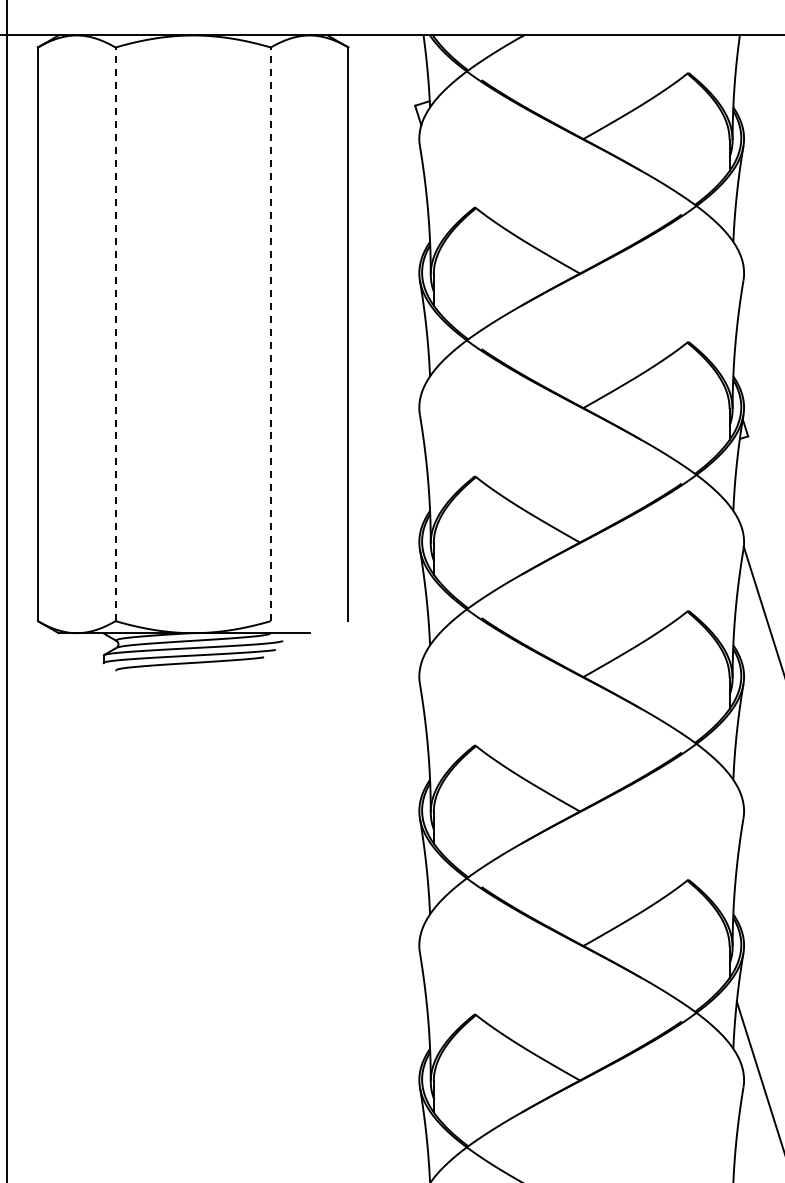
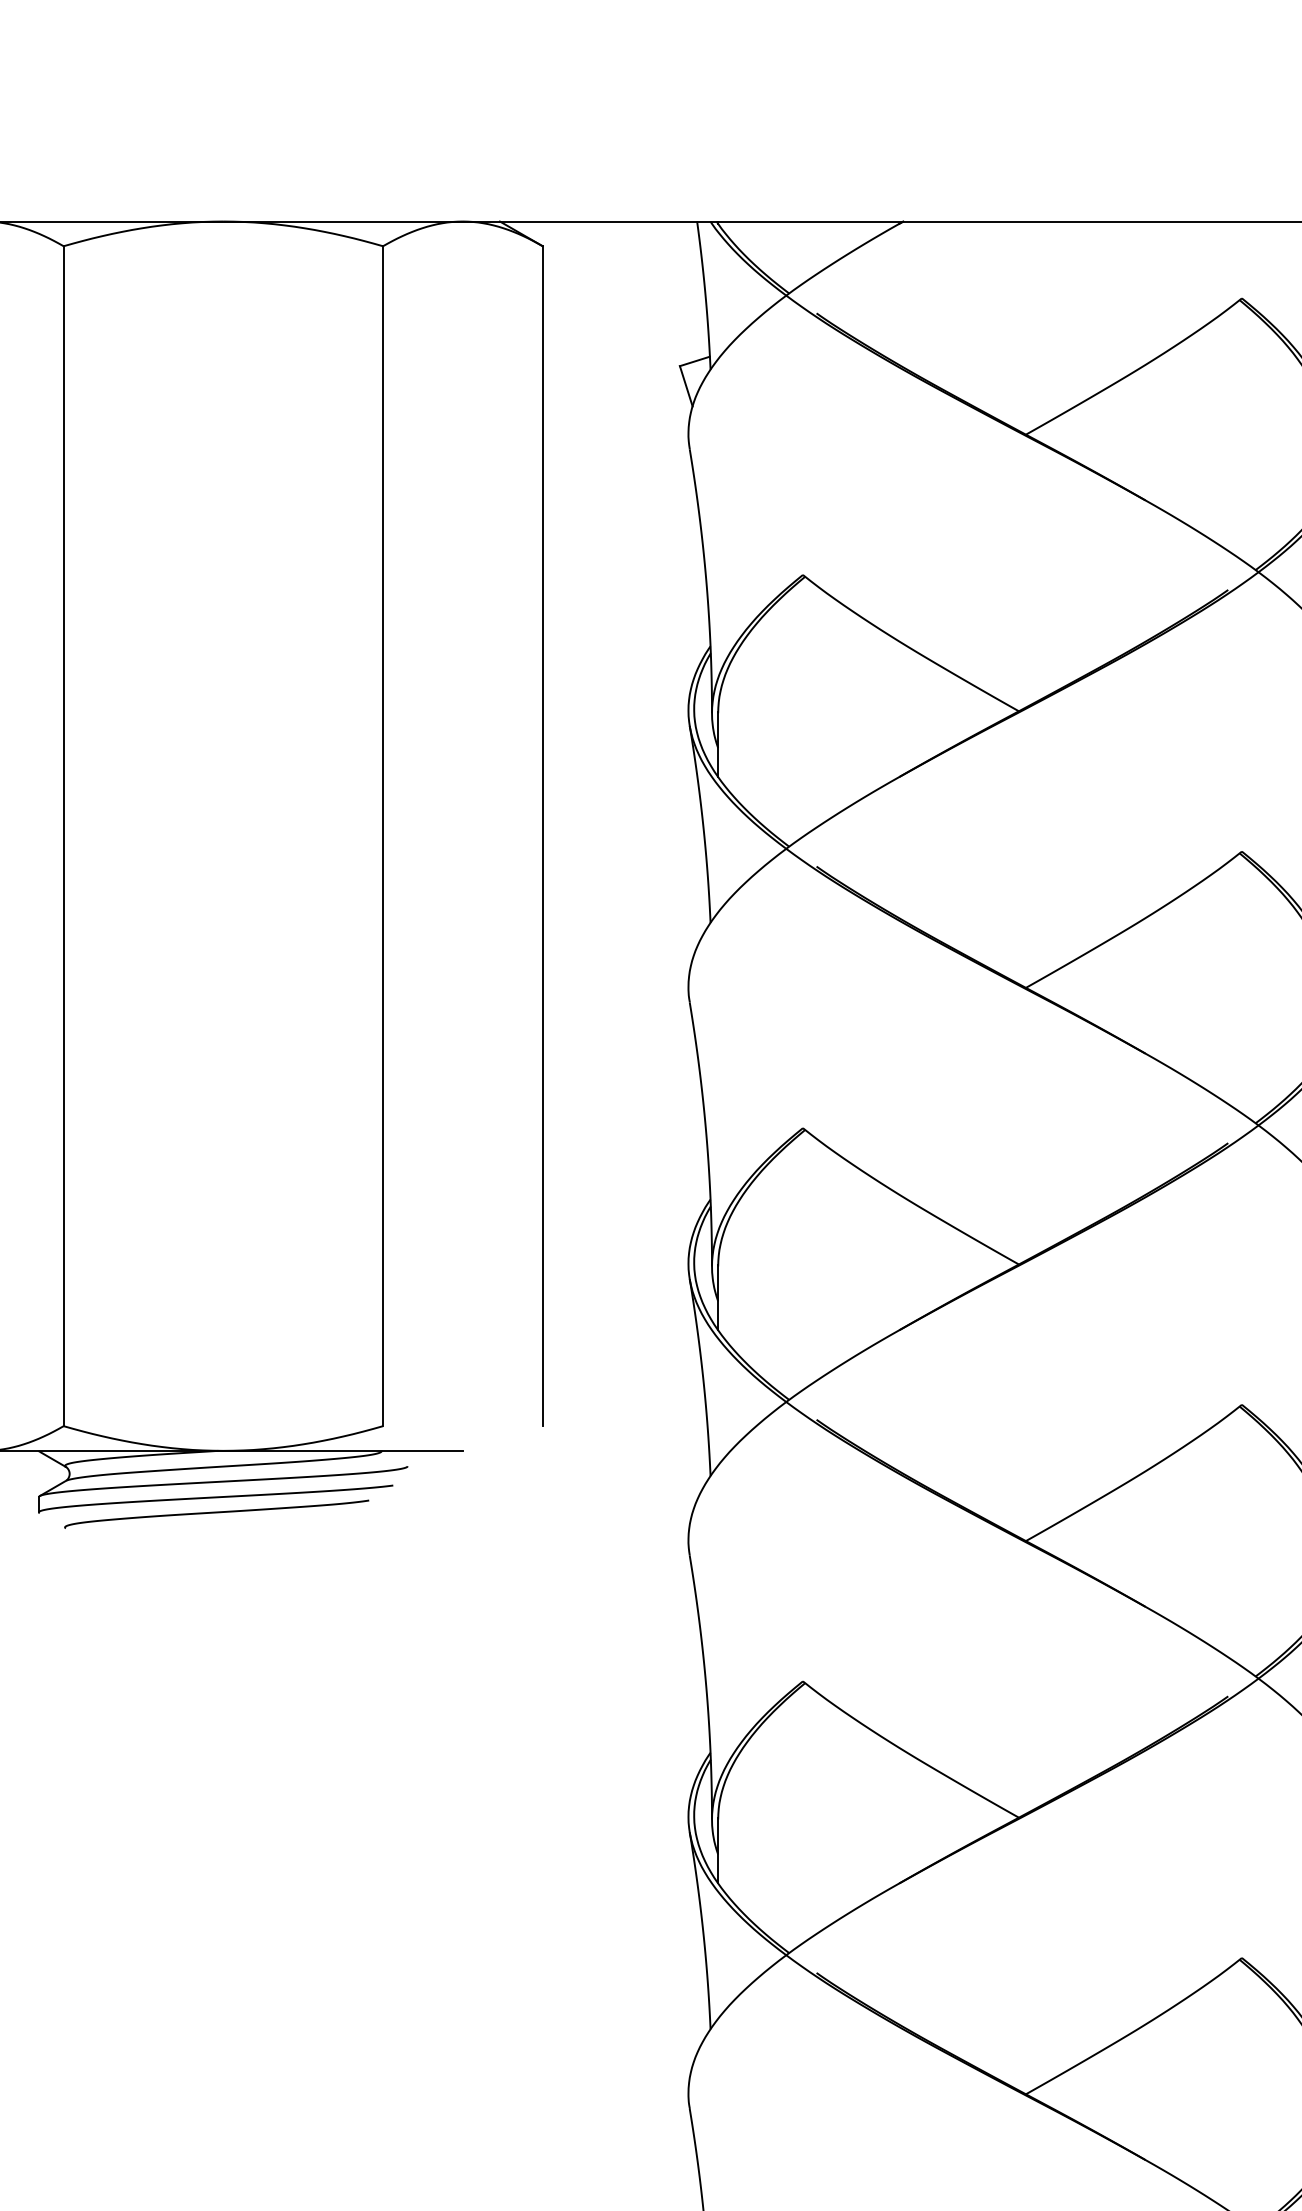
line: (115, 334) -> (63, 836), dashed -> solid
line: (270, 334) -> (382, 836), dashed -> solid

